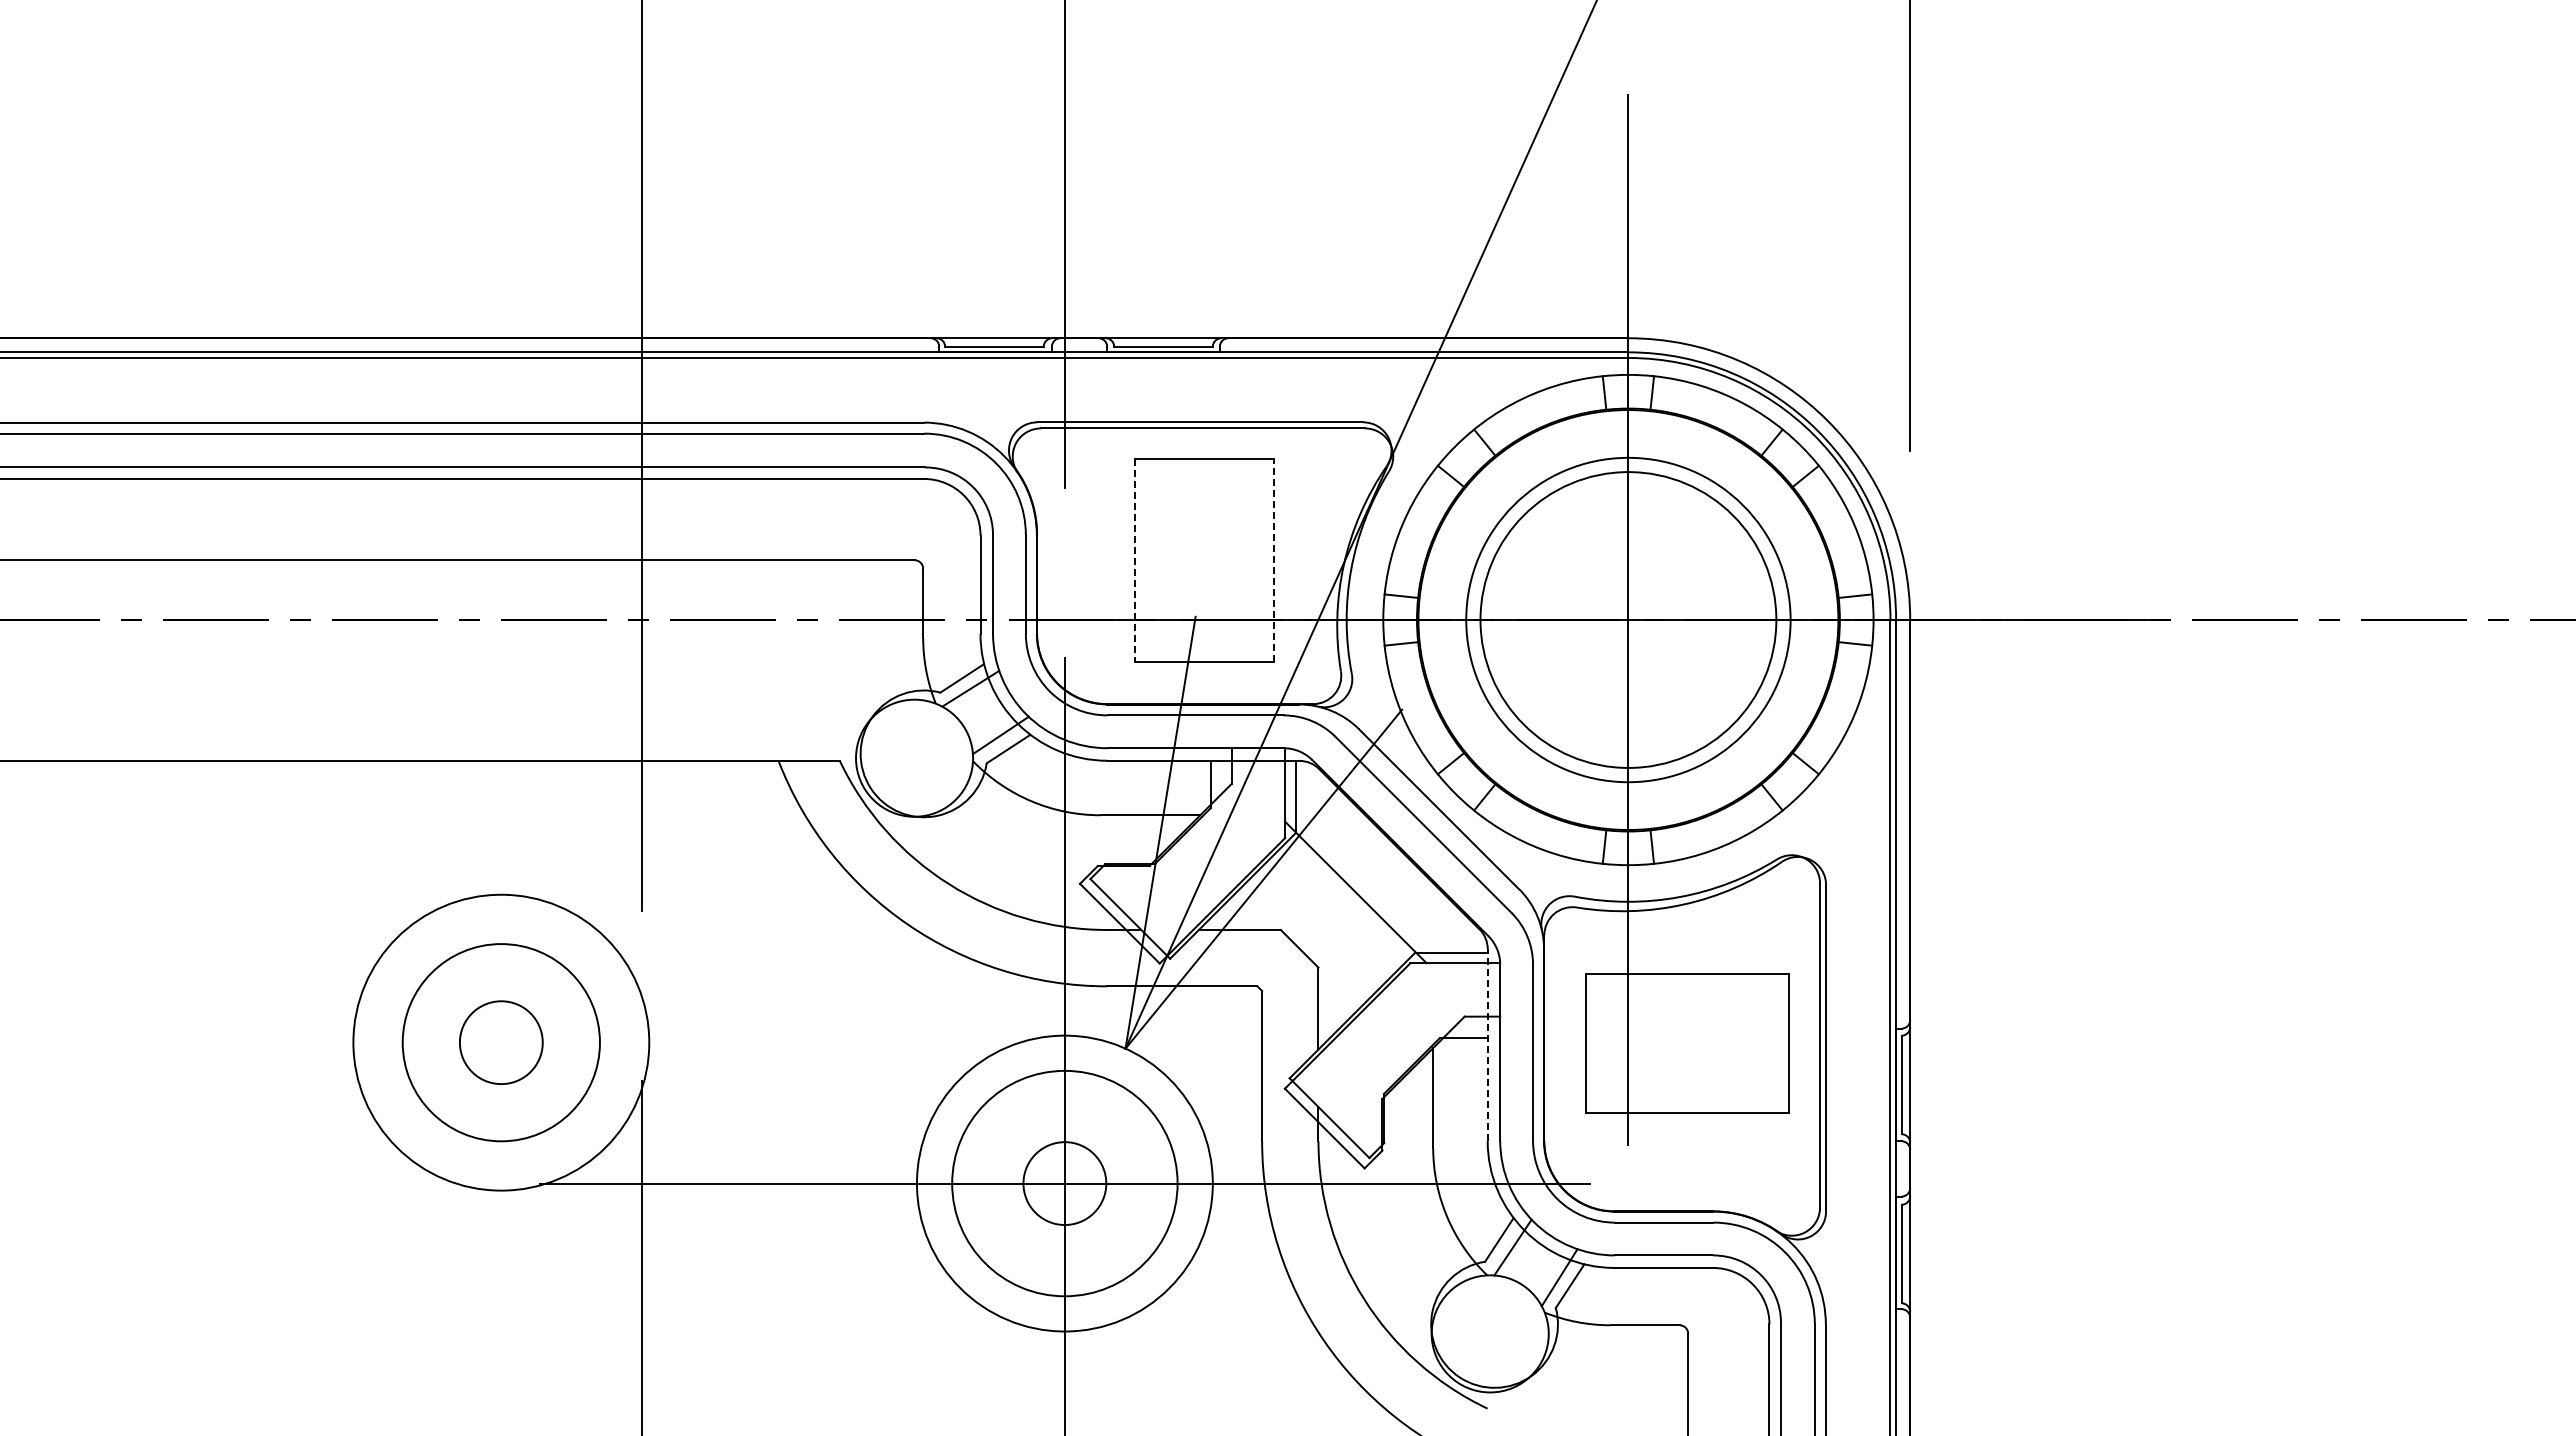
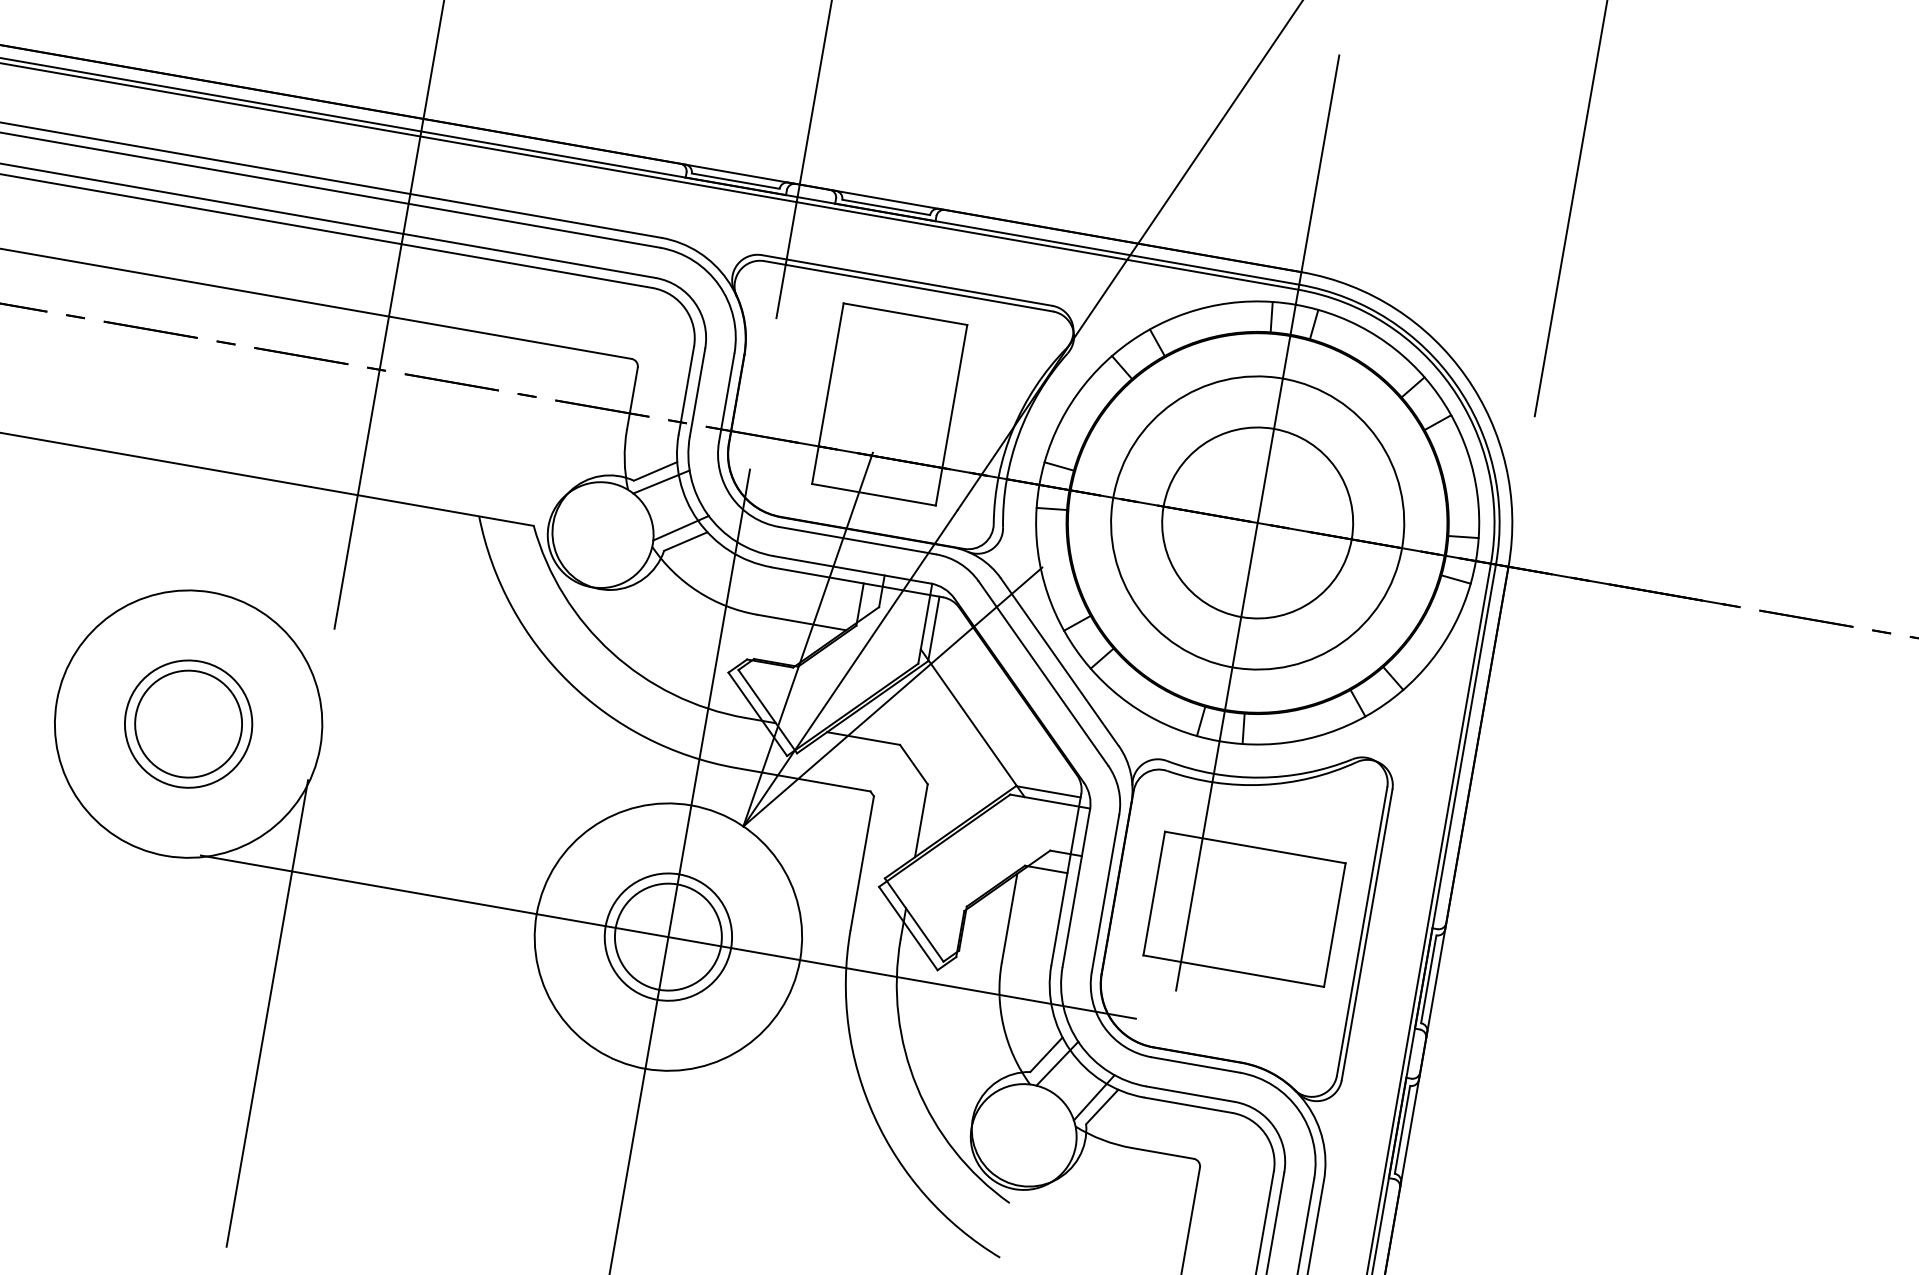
line: (1274, 560) -> (951, 415), dashed -> solid
line: (1135, 561) -> (827, 394), dashed -> solid
circle: (1628, 619) -> (1257, 522), size x0.71
circle: (500, 1042) -> (187, 723), size x0.71
circle: (501, 1042) -> (188, 724), size x1.43
line: (1487, 1045) -> (1066, 879), dashed -> solid
circle: (1064, 1183) -> (668, 936), size x0.62
circle: (1064, 1183) -> (668, 936), size x1.43

